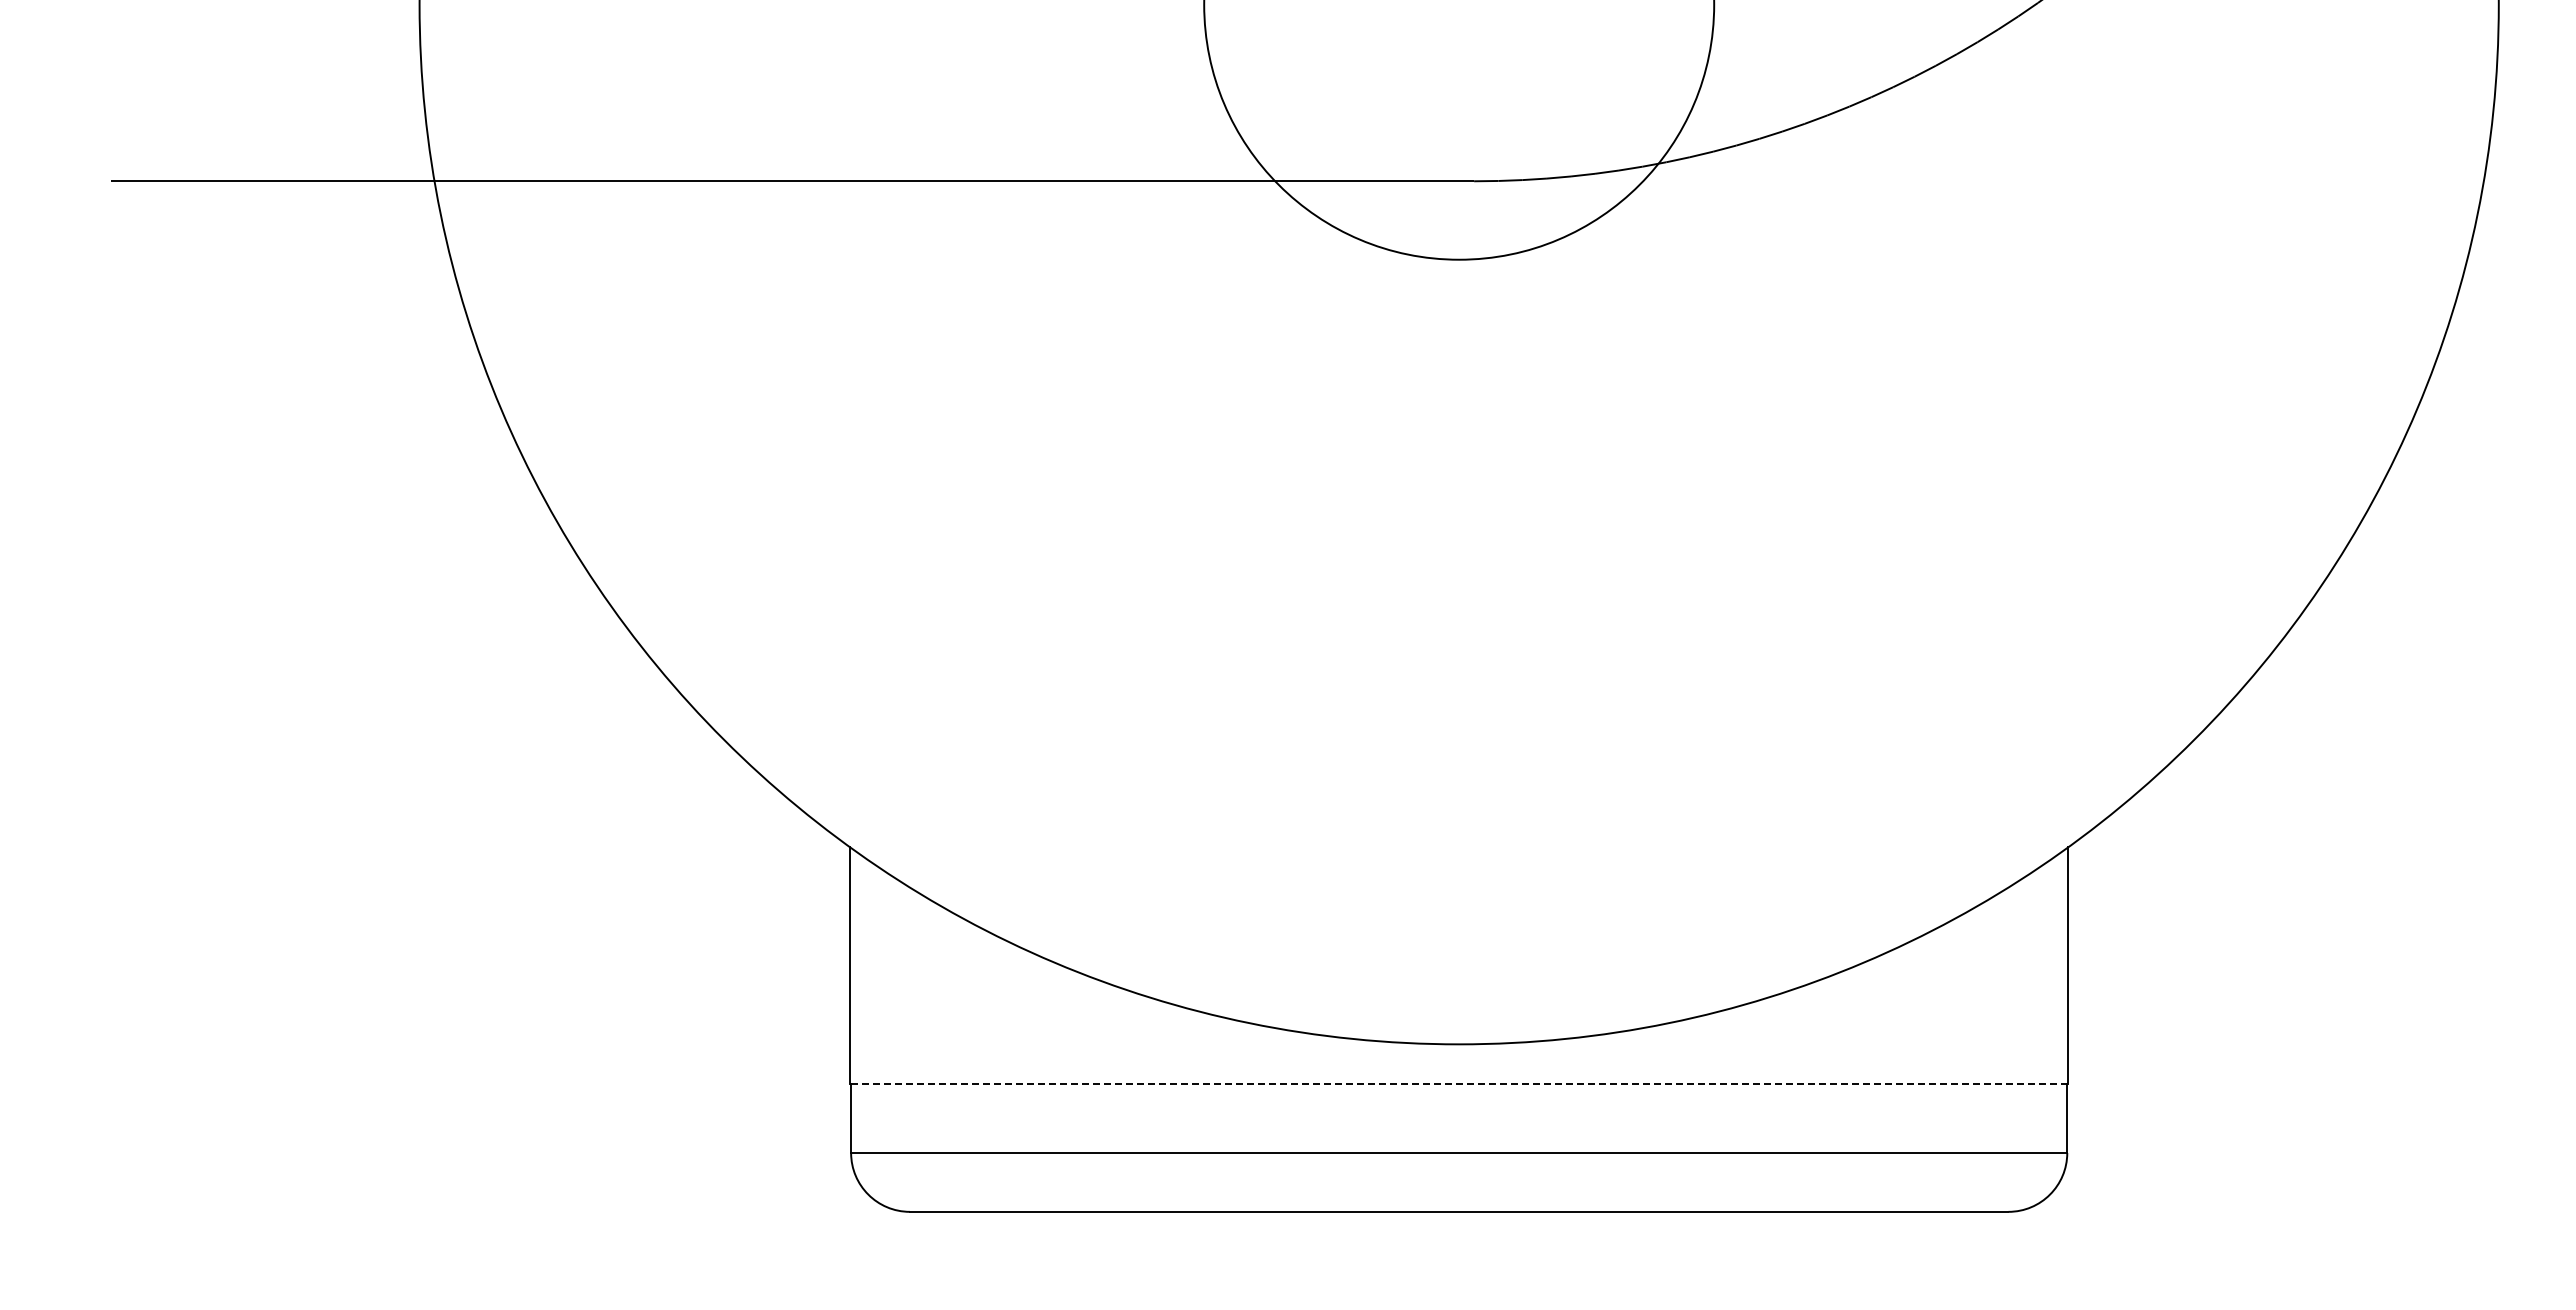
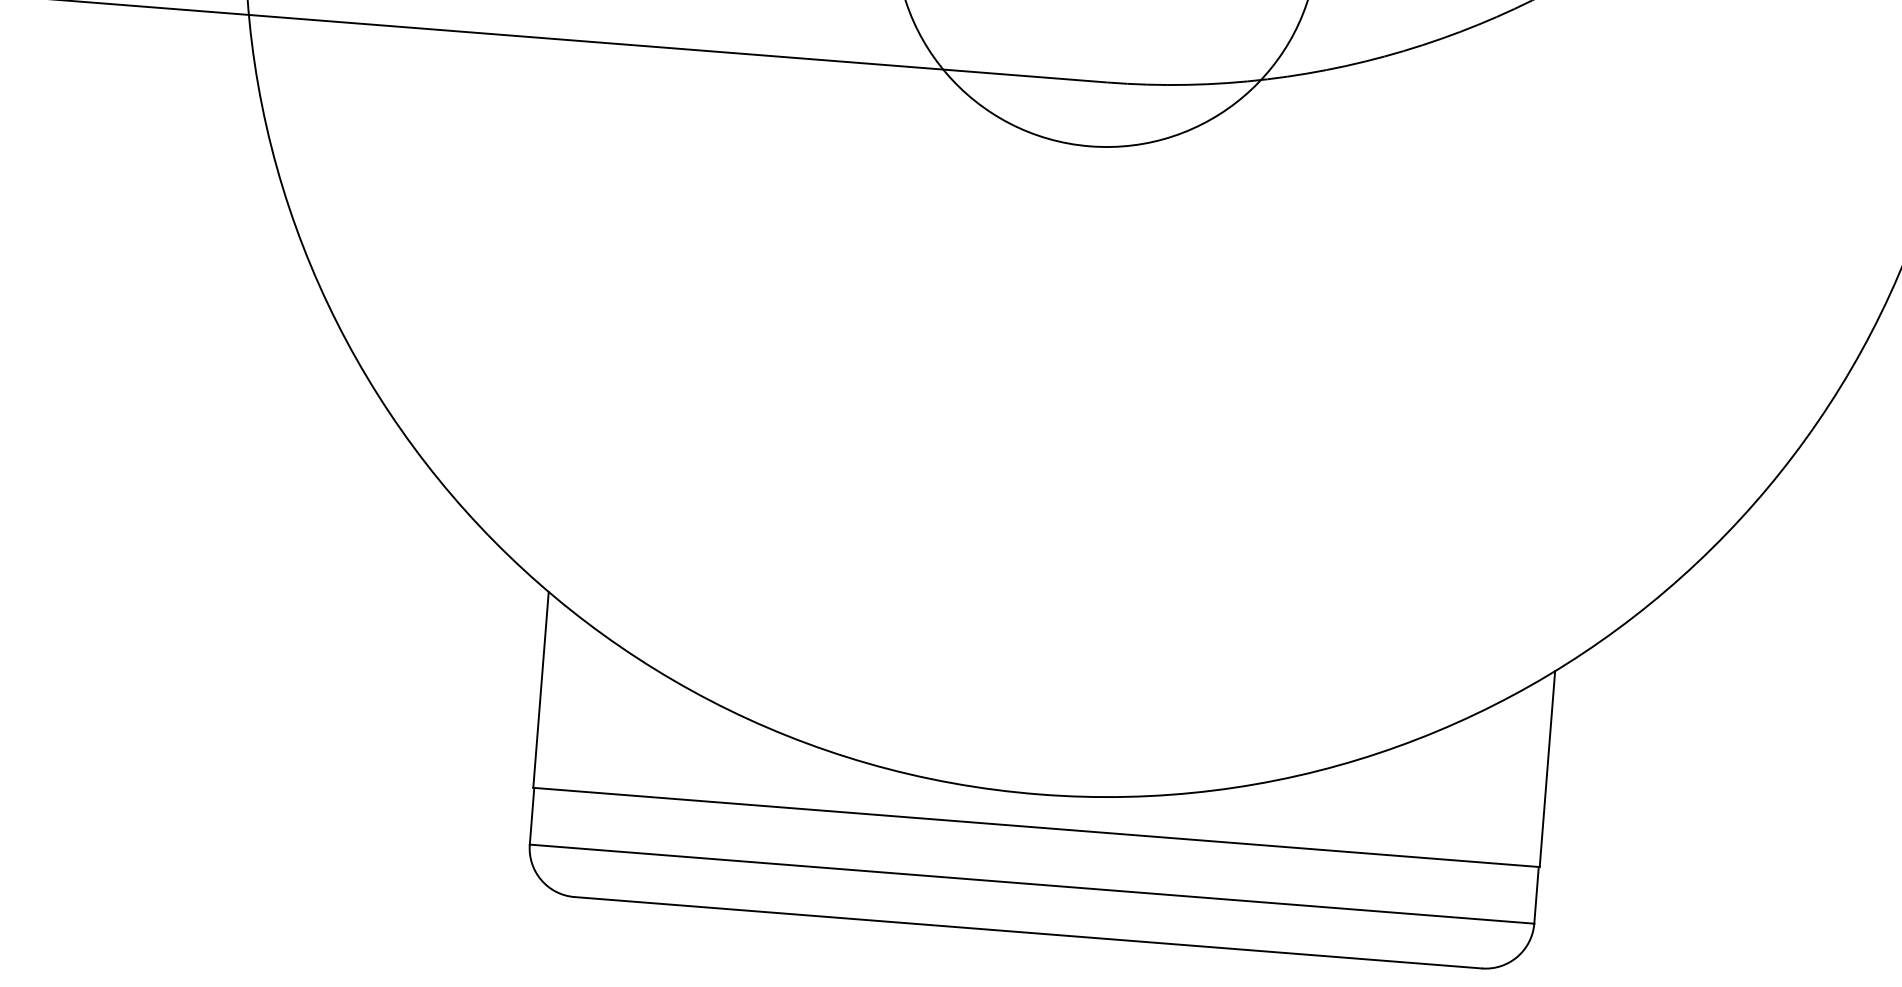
line: (1458, 1084) -> (1035, 827), dashed -> solid

